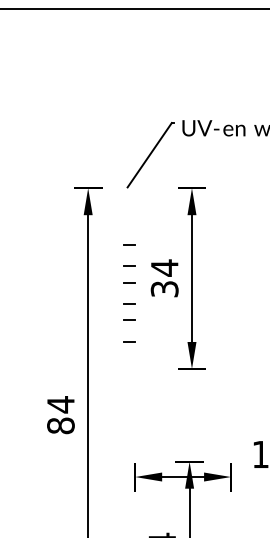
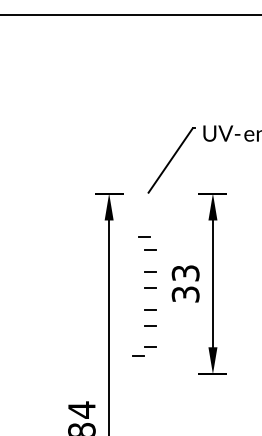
line: (123, 230) -> (144, 235), added
text: (164, 267) -> (185, 272), 34 -> 33
line: (117, 349) -> (138, 354), added

